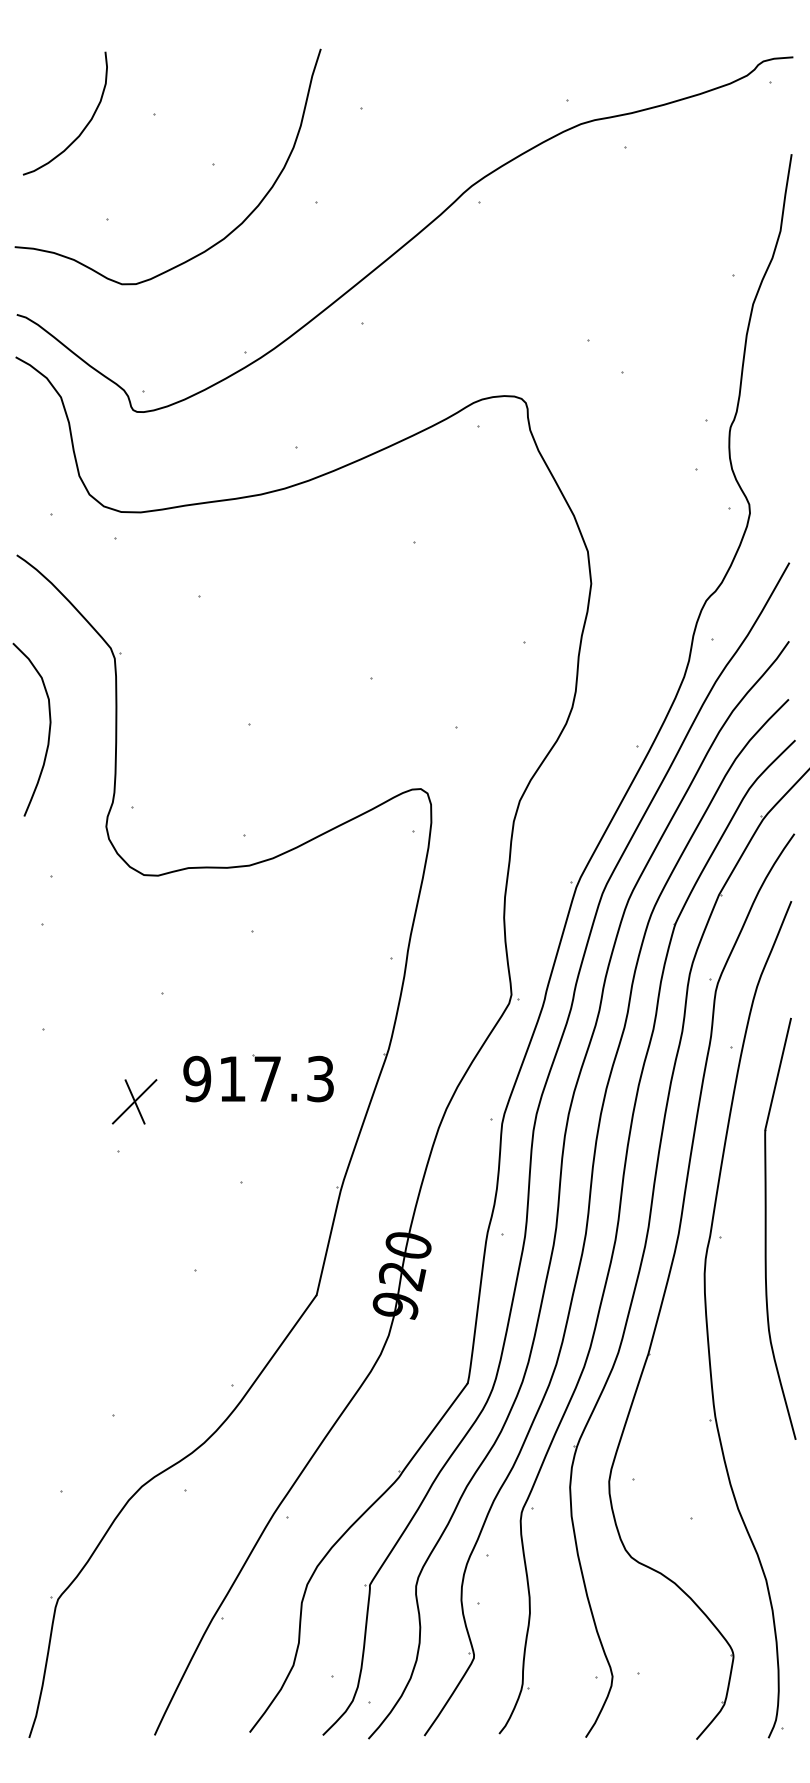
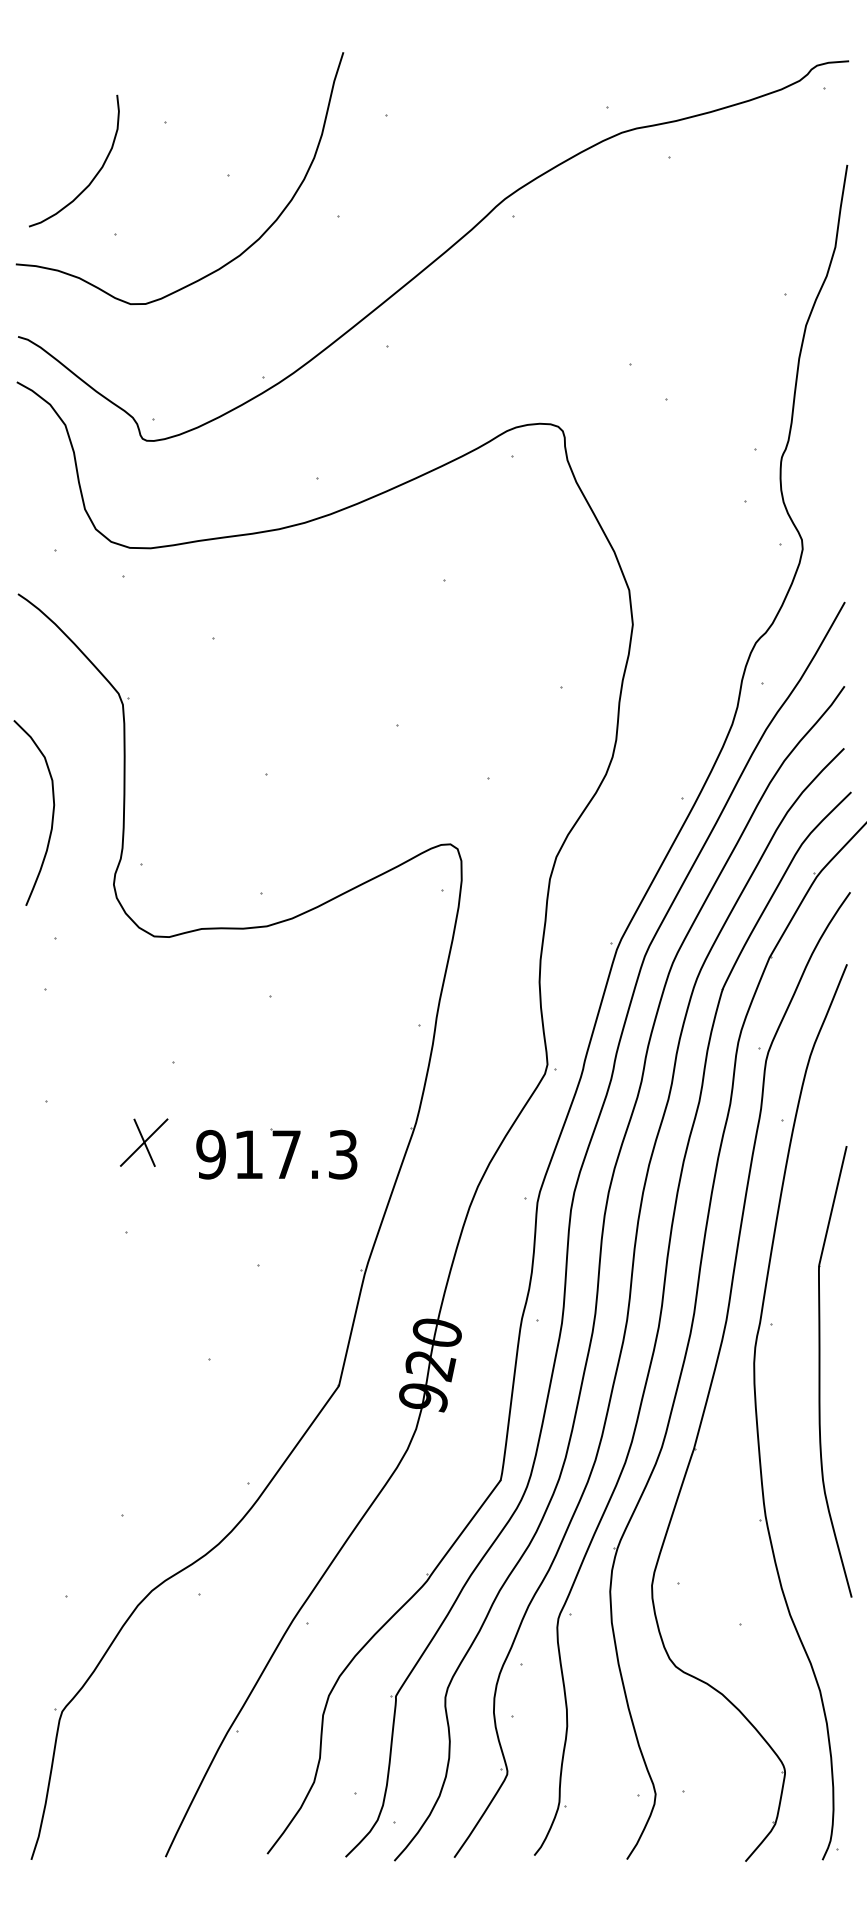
curve: (82, 129) -> (92, 178), moved
curve: (48, 730) -> (51, 813), moved
part: (134, 1101) -> (144, 1142), moved
part: (766, 1228) -> (820, 1371), moved

